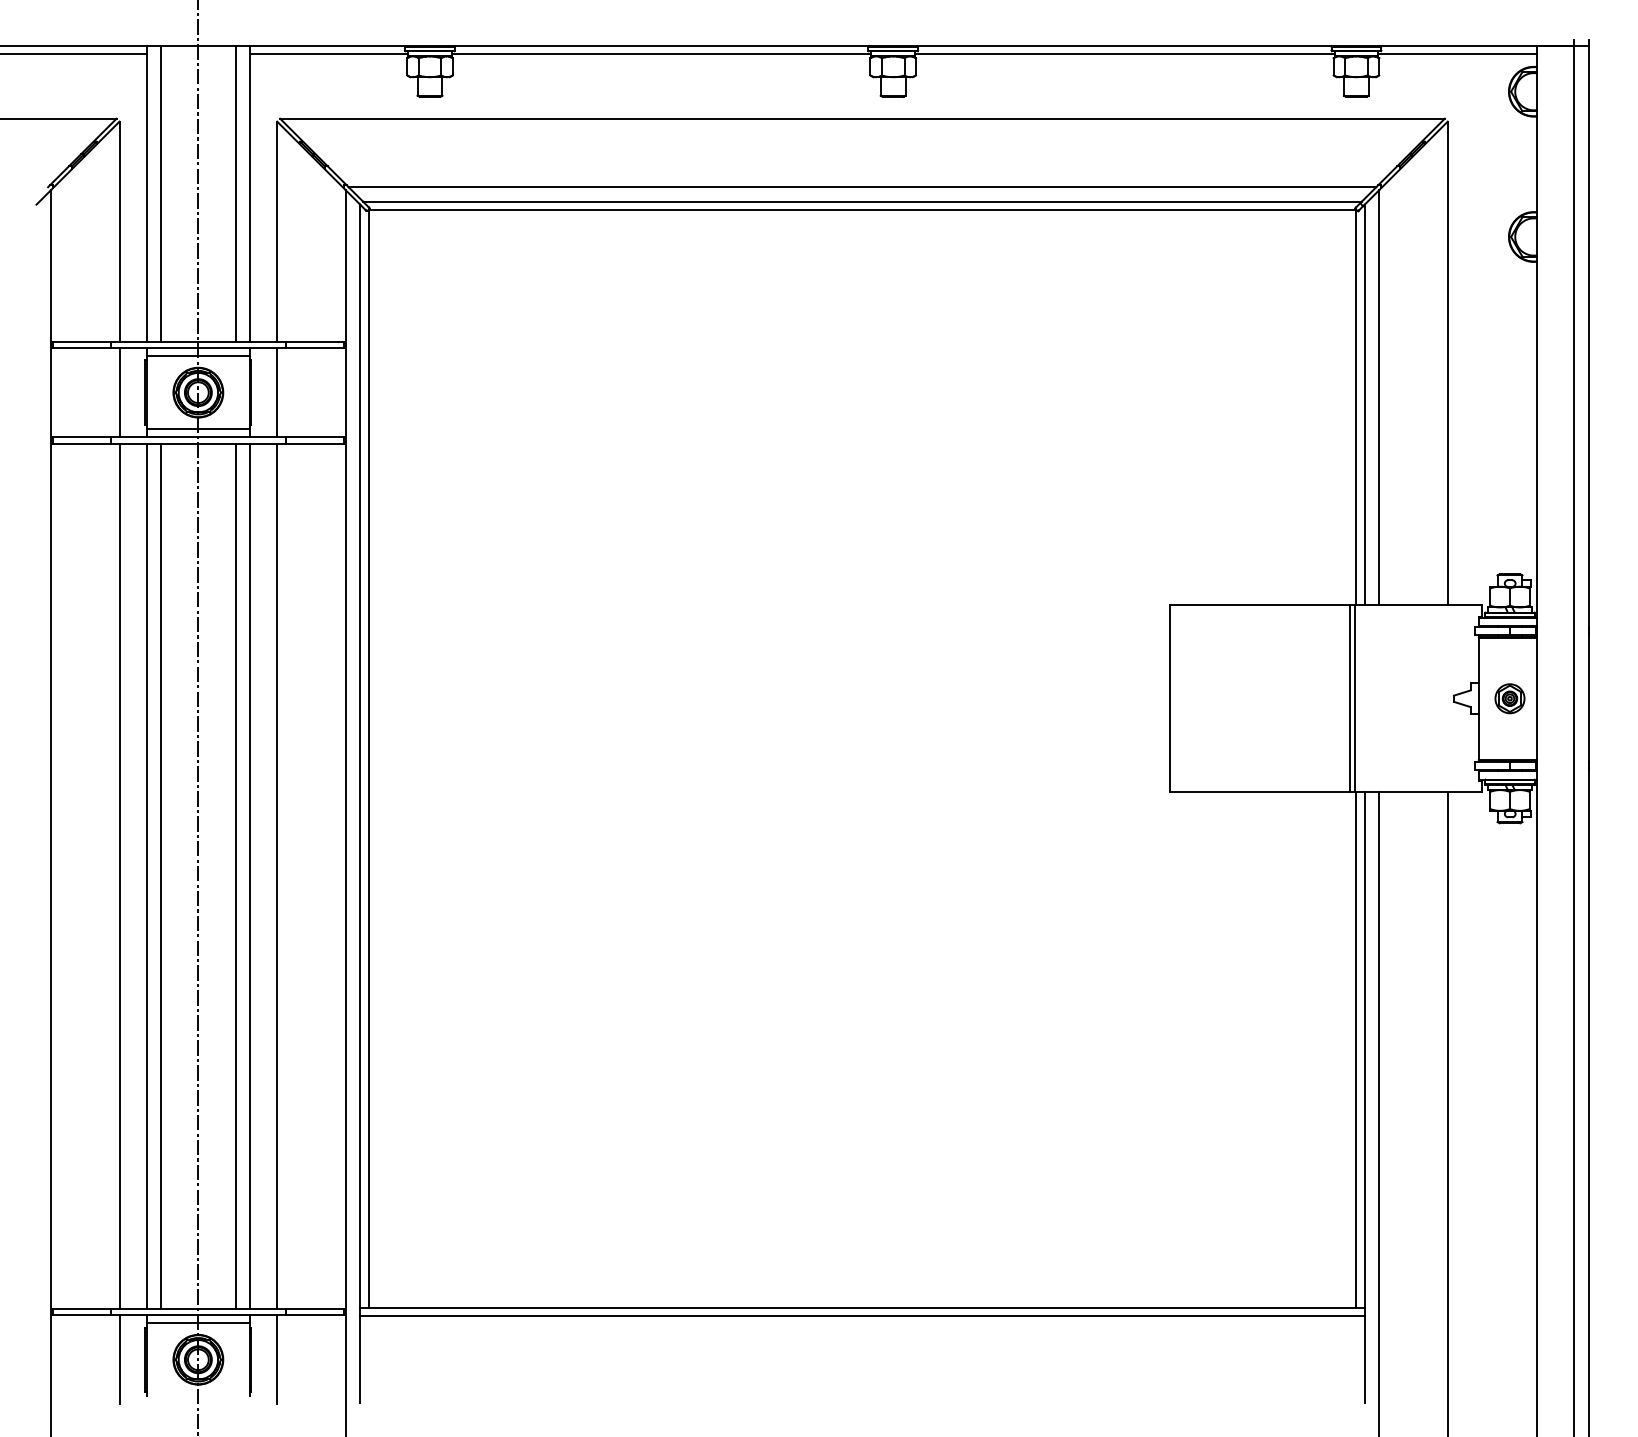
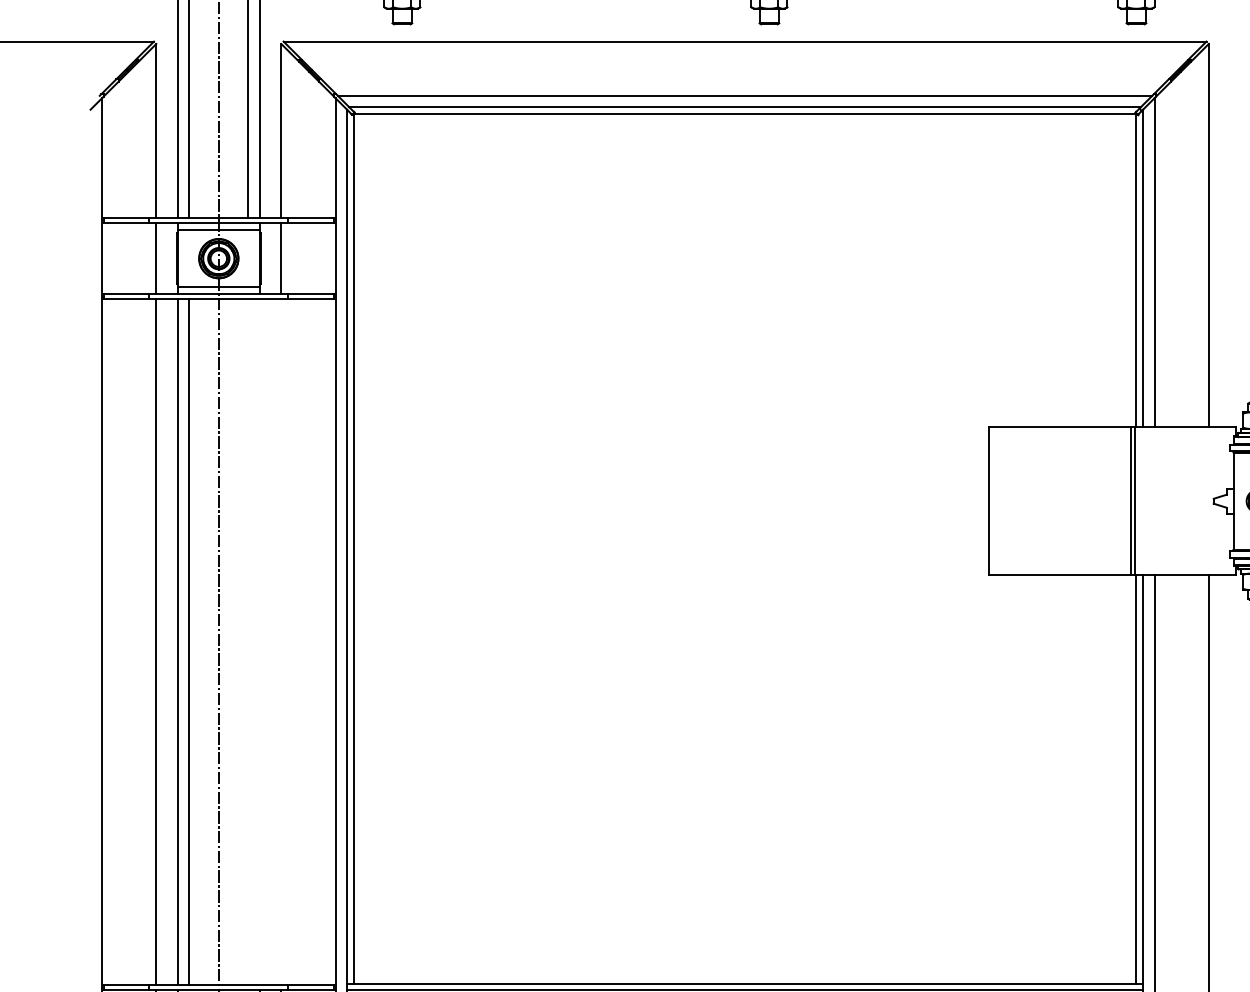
line: (235, 875) -> (248, 641), removed
line: (250, 875) -> (260, 641), removed
line: (277, 875) -> (281, 641), removed

